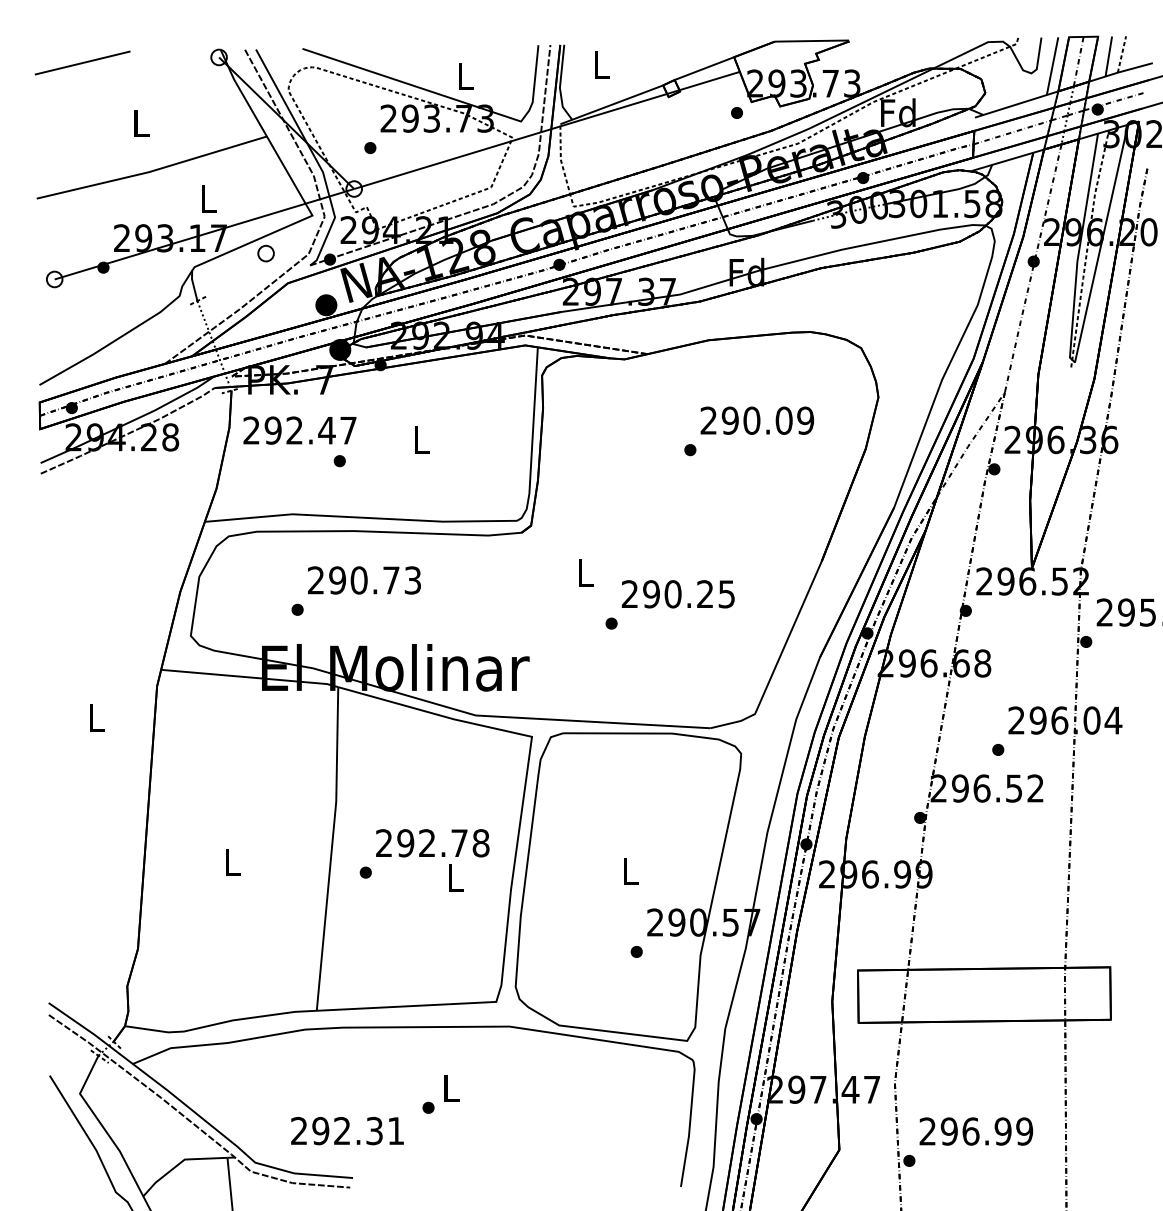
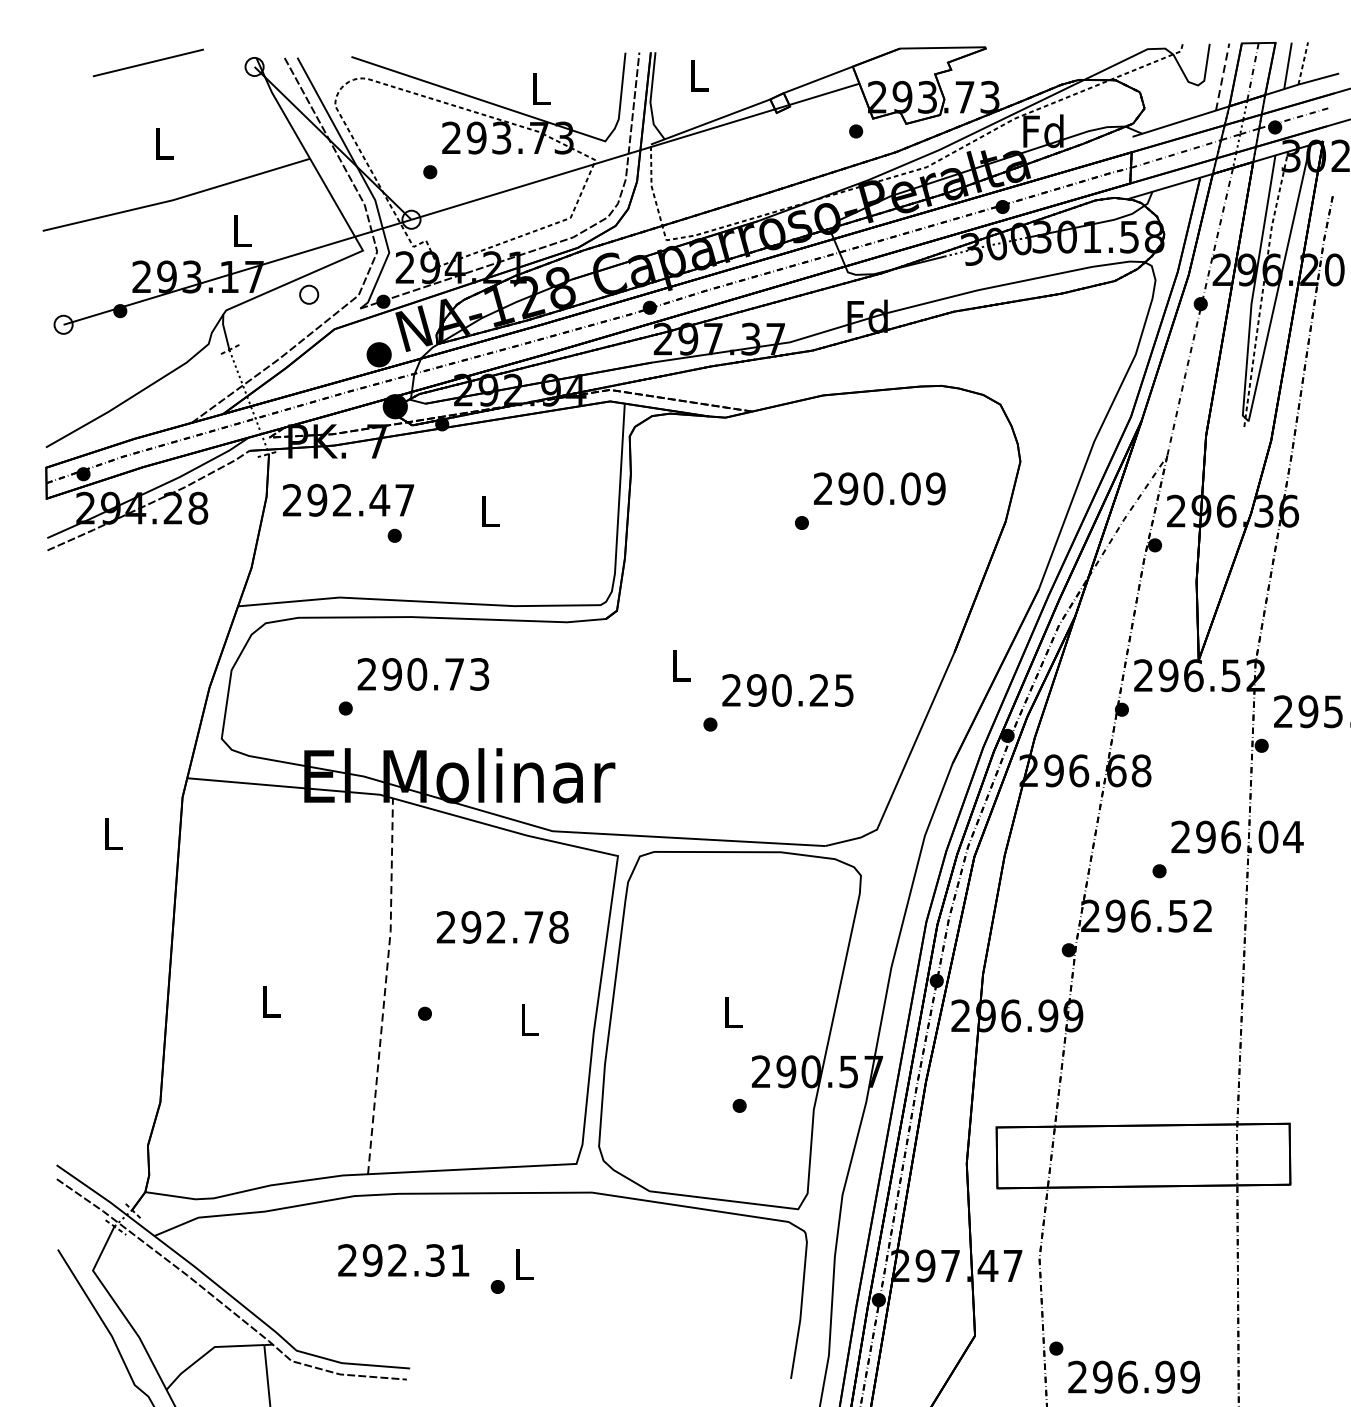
line: (82, 62) -> (148, 62), moved
line: (1052, 66) -> (1222, 77), solid -> dashed
text: (432, 843) -> (502, 927), moved
line: (331, 848) -> (385, 985), solid -> dashed
text: (347, 1131) -> (403, 1261), moved
text: (976, 1131) -> (1134, 1377), moved

